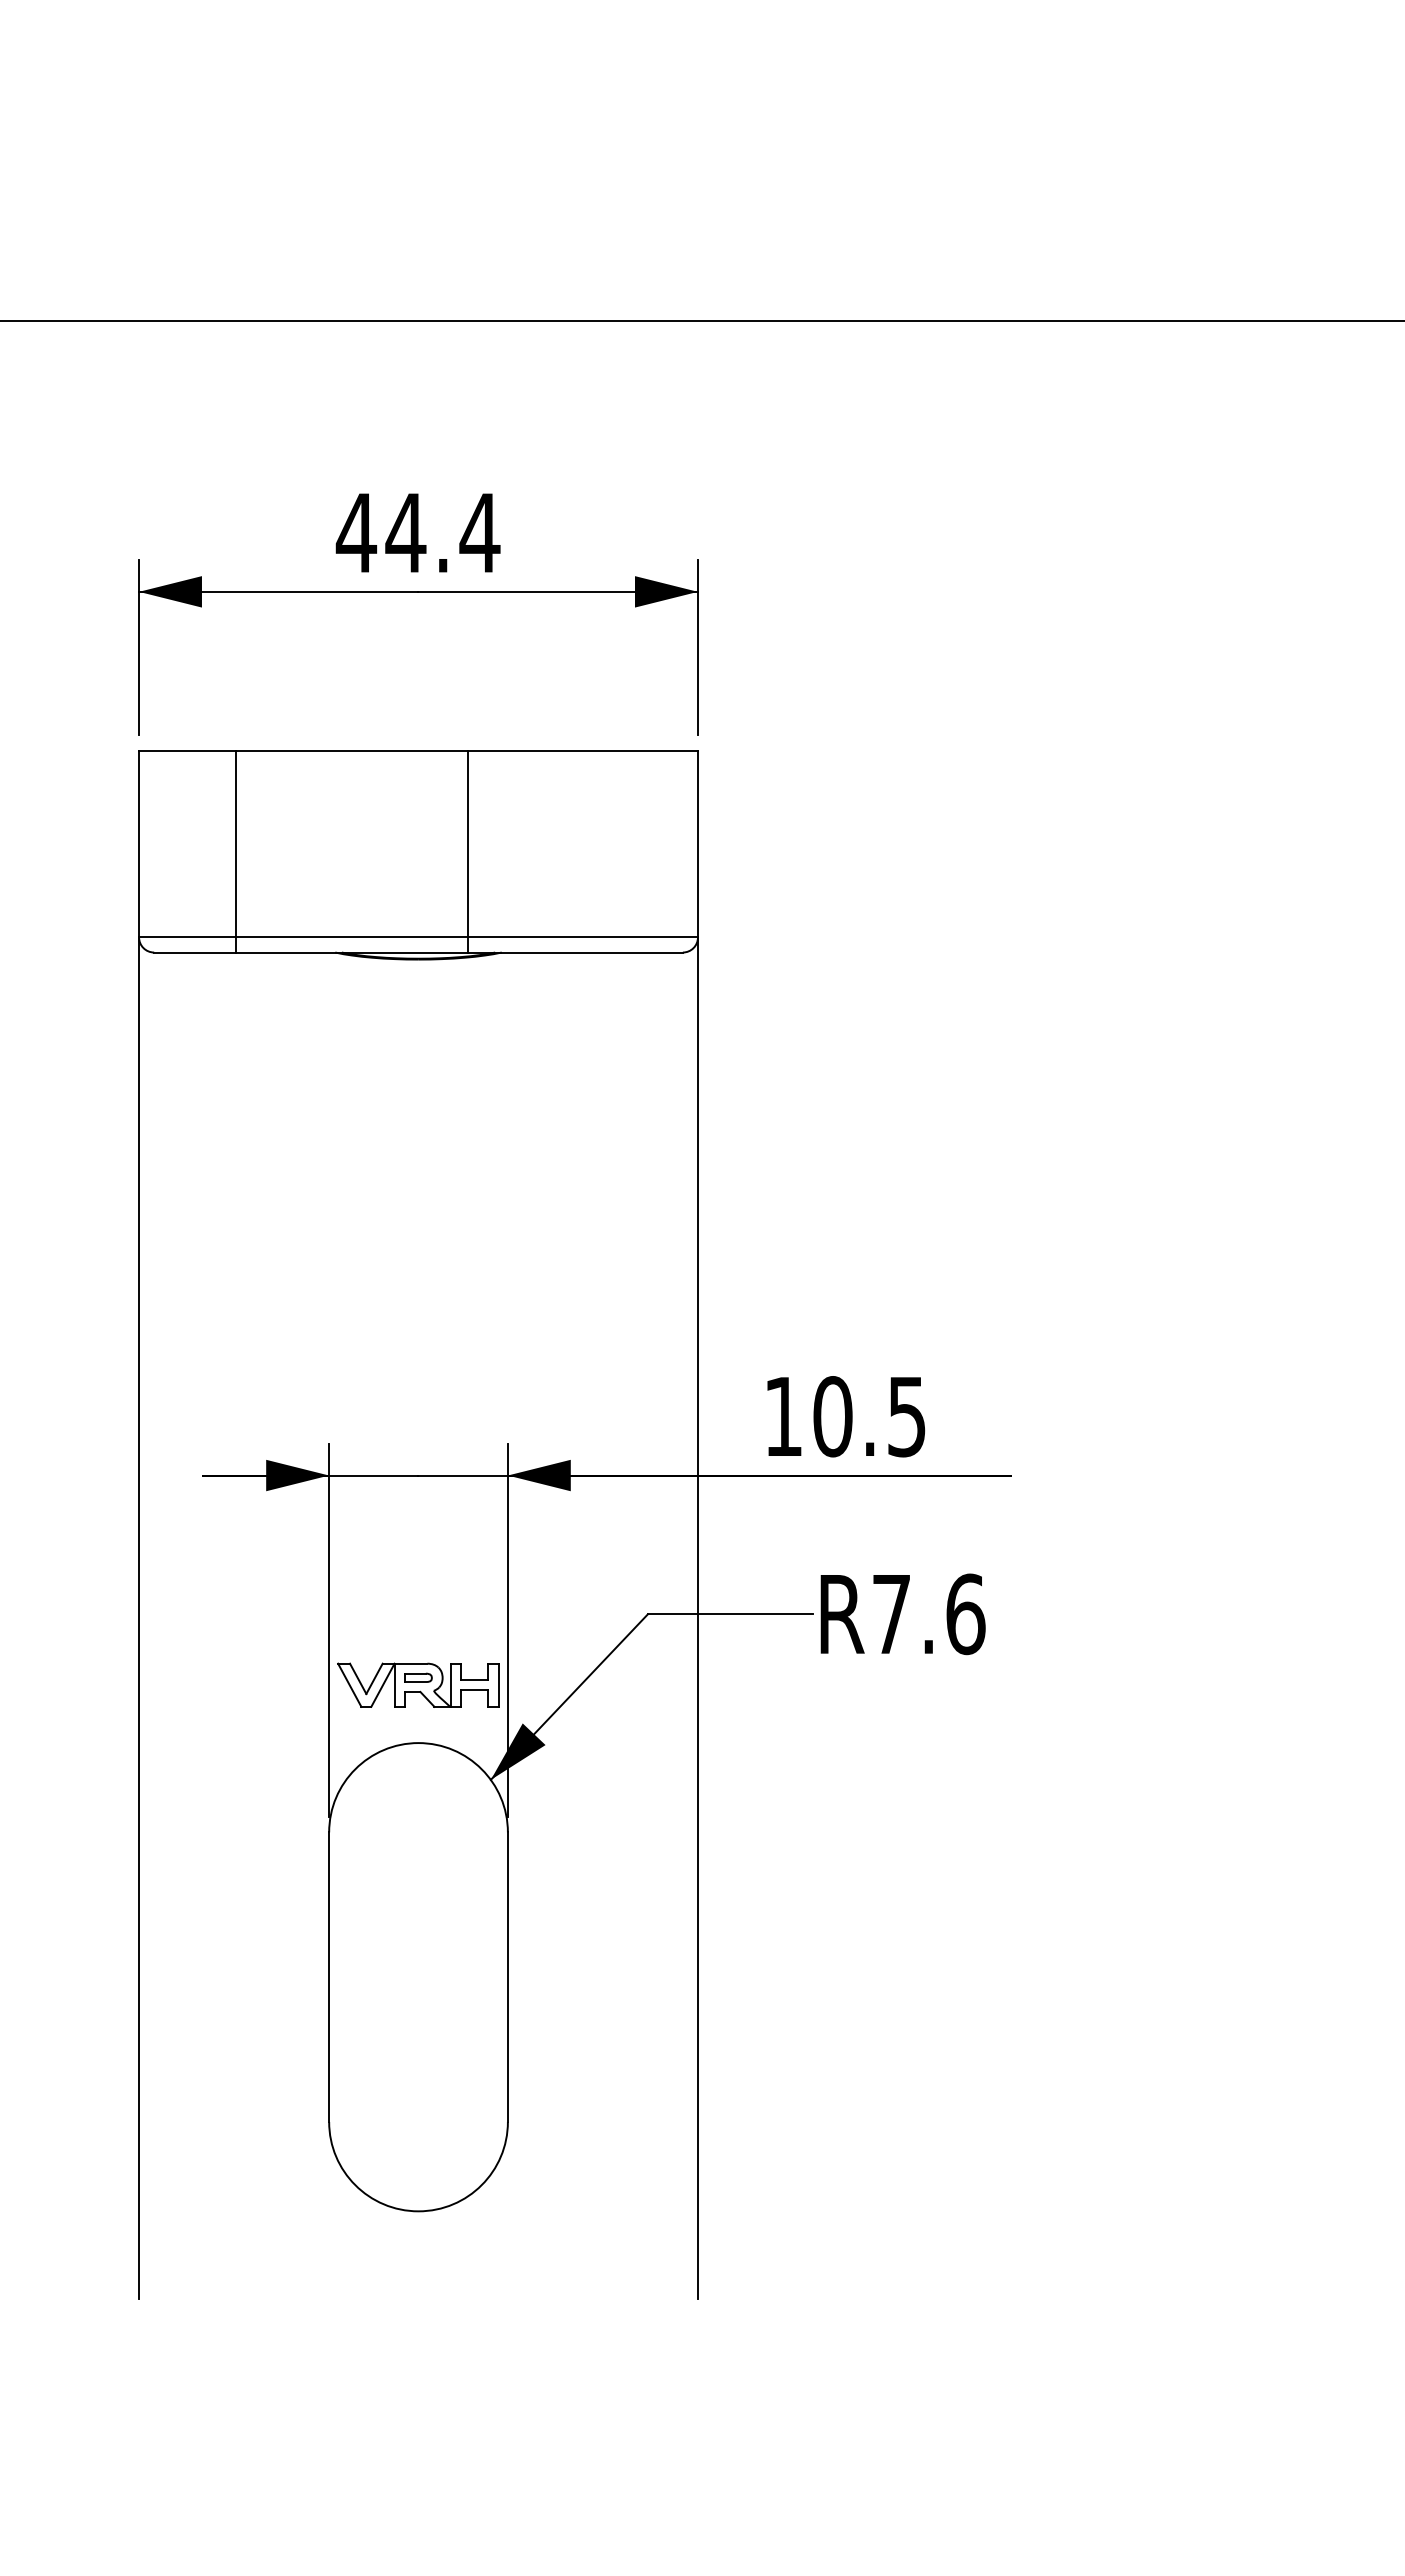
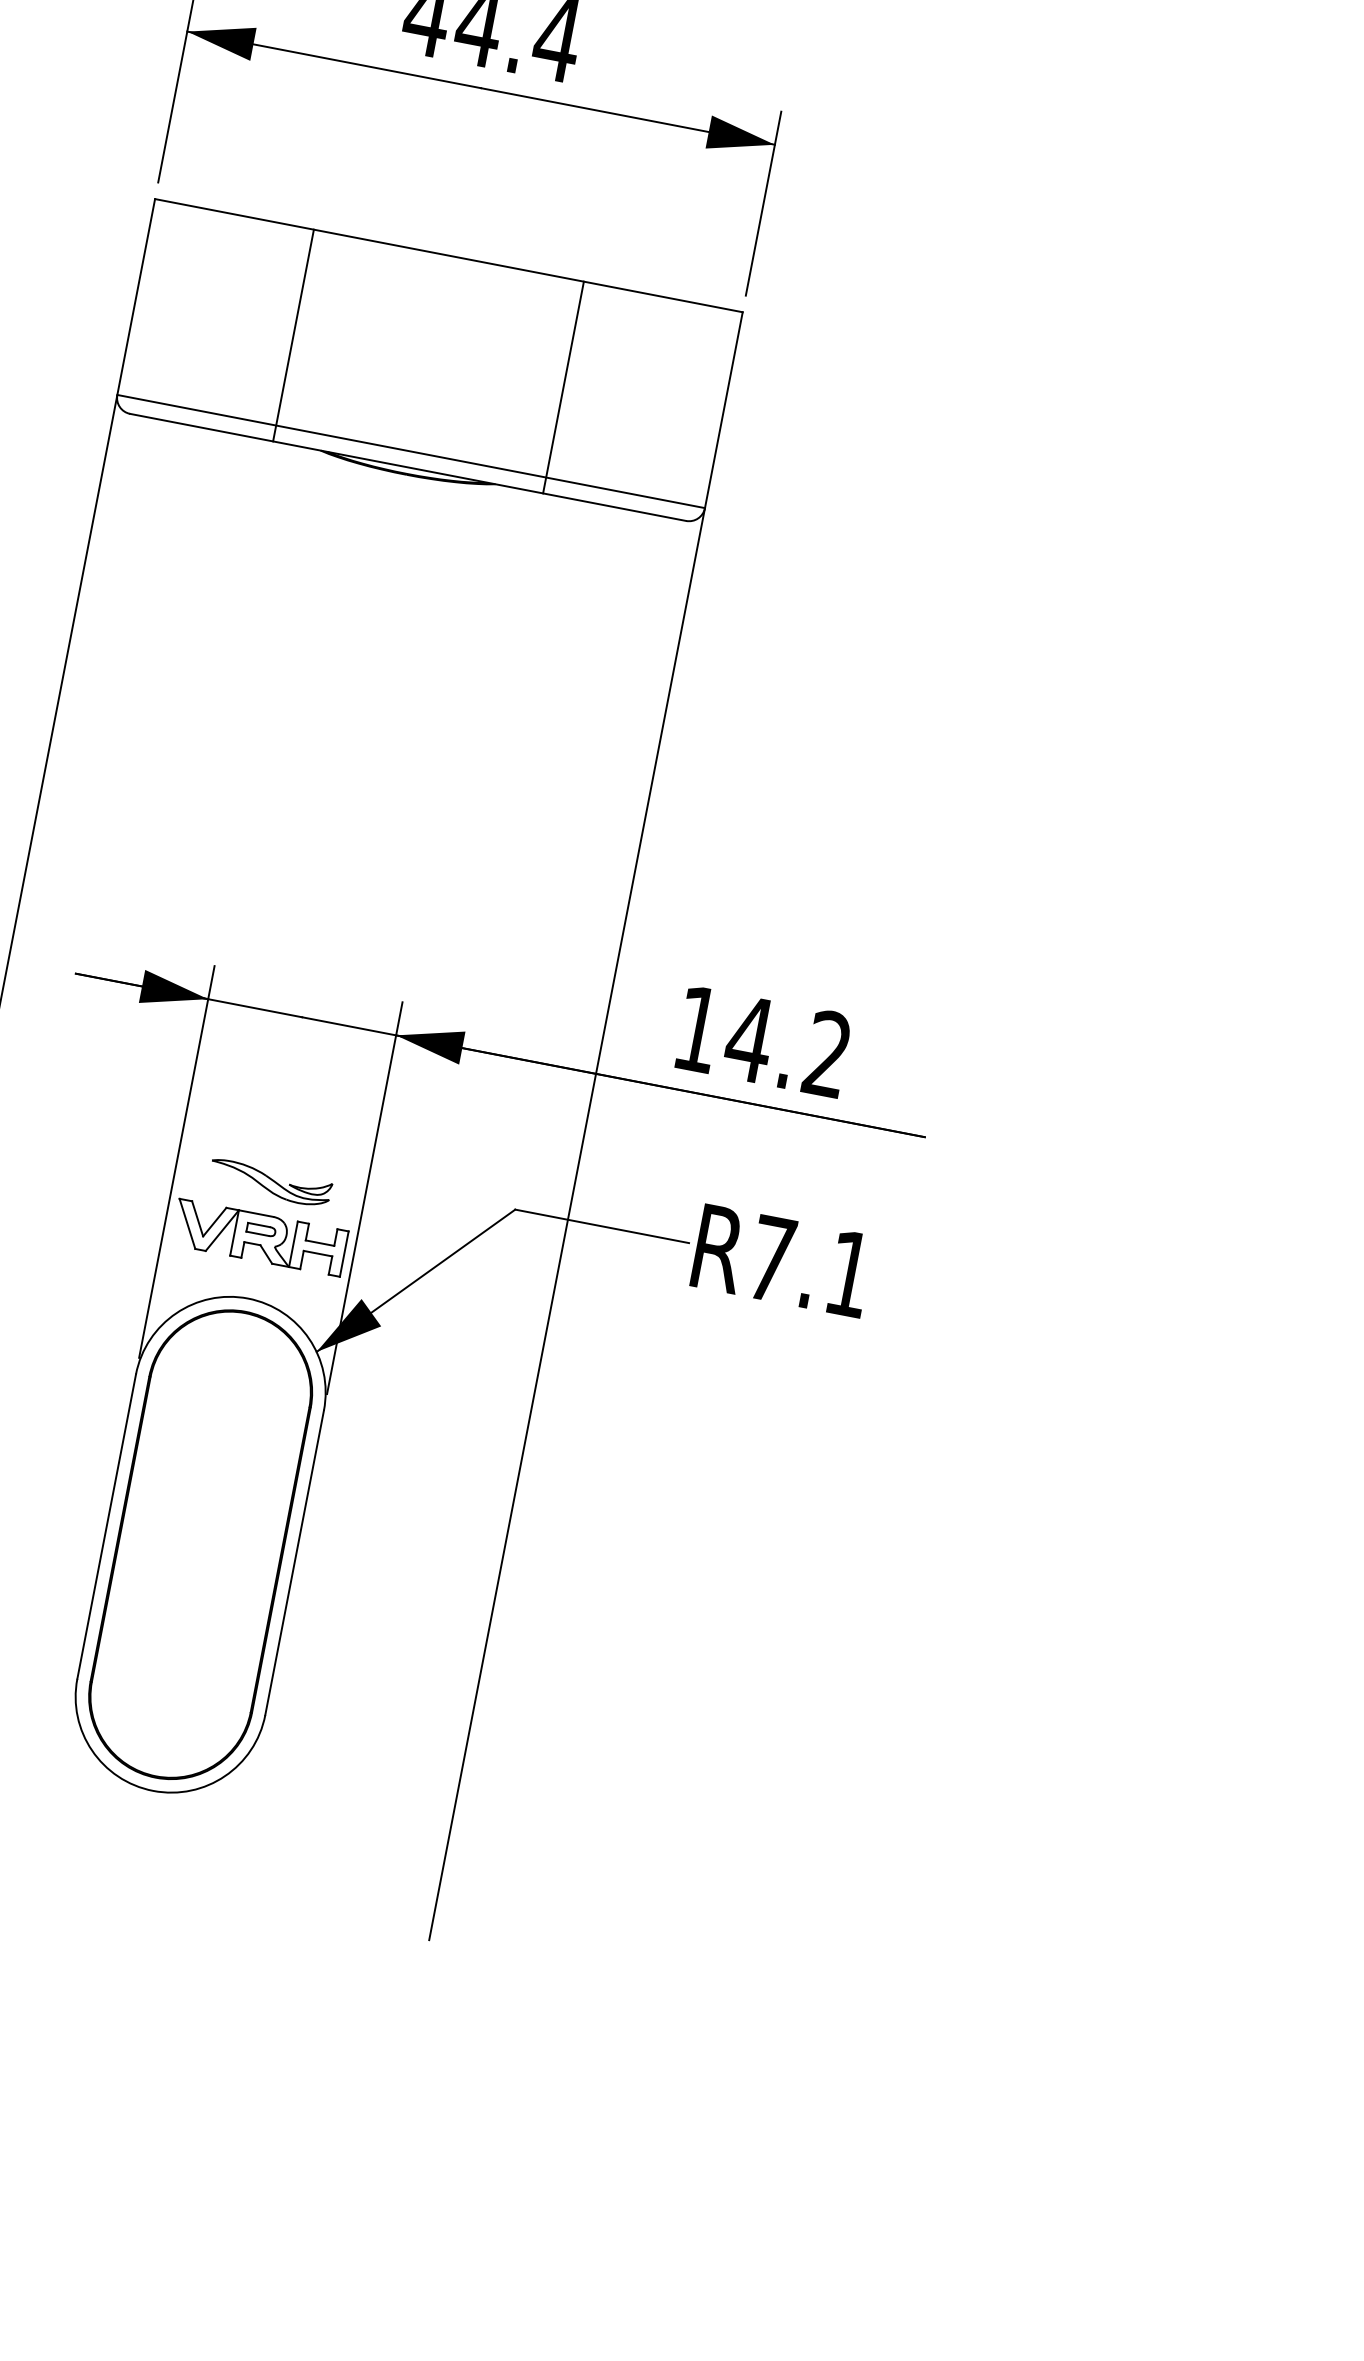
line: (236, 851) -> (293, 335), moved
line: (467, 851) -> (563, 387), moved
text: (868, 1416) -> (787, 1046), 10.5 -> 14.2
text: (965, 1614) -> (849, 1274), R7.6 -> R7.1
part: (418, 1633) -> (270, 1183), added
part: (418, 1976) -> (200, 1543), added

